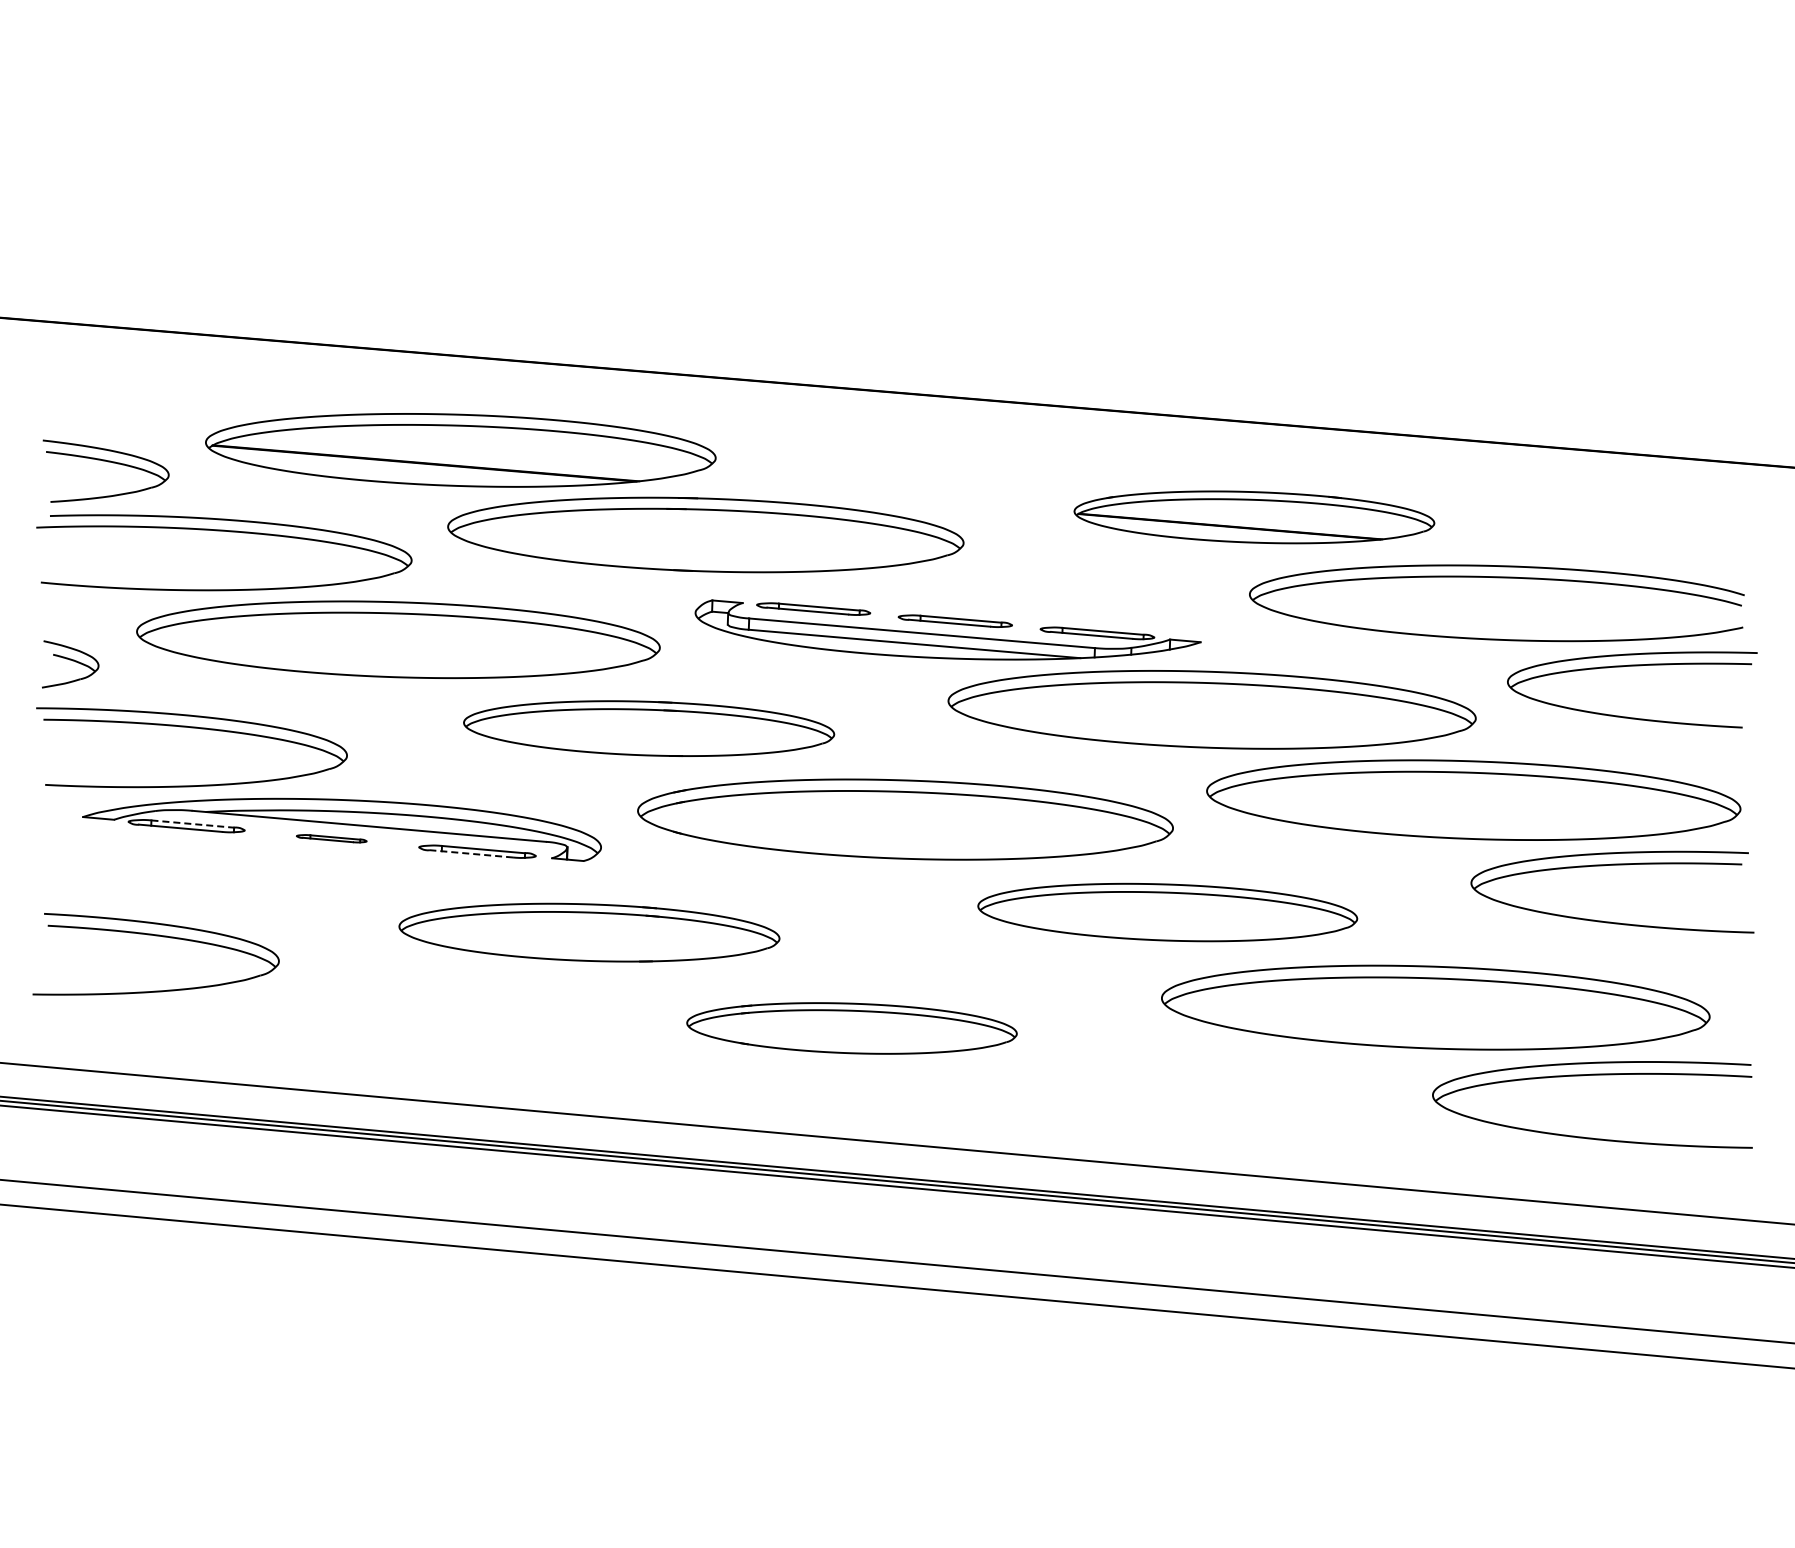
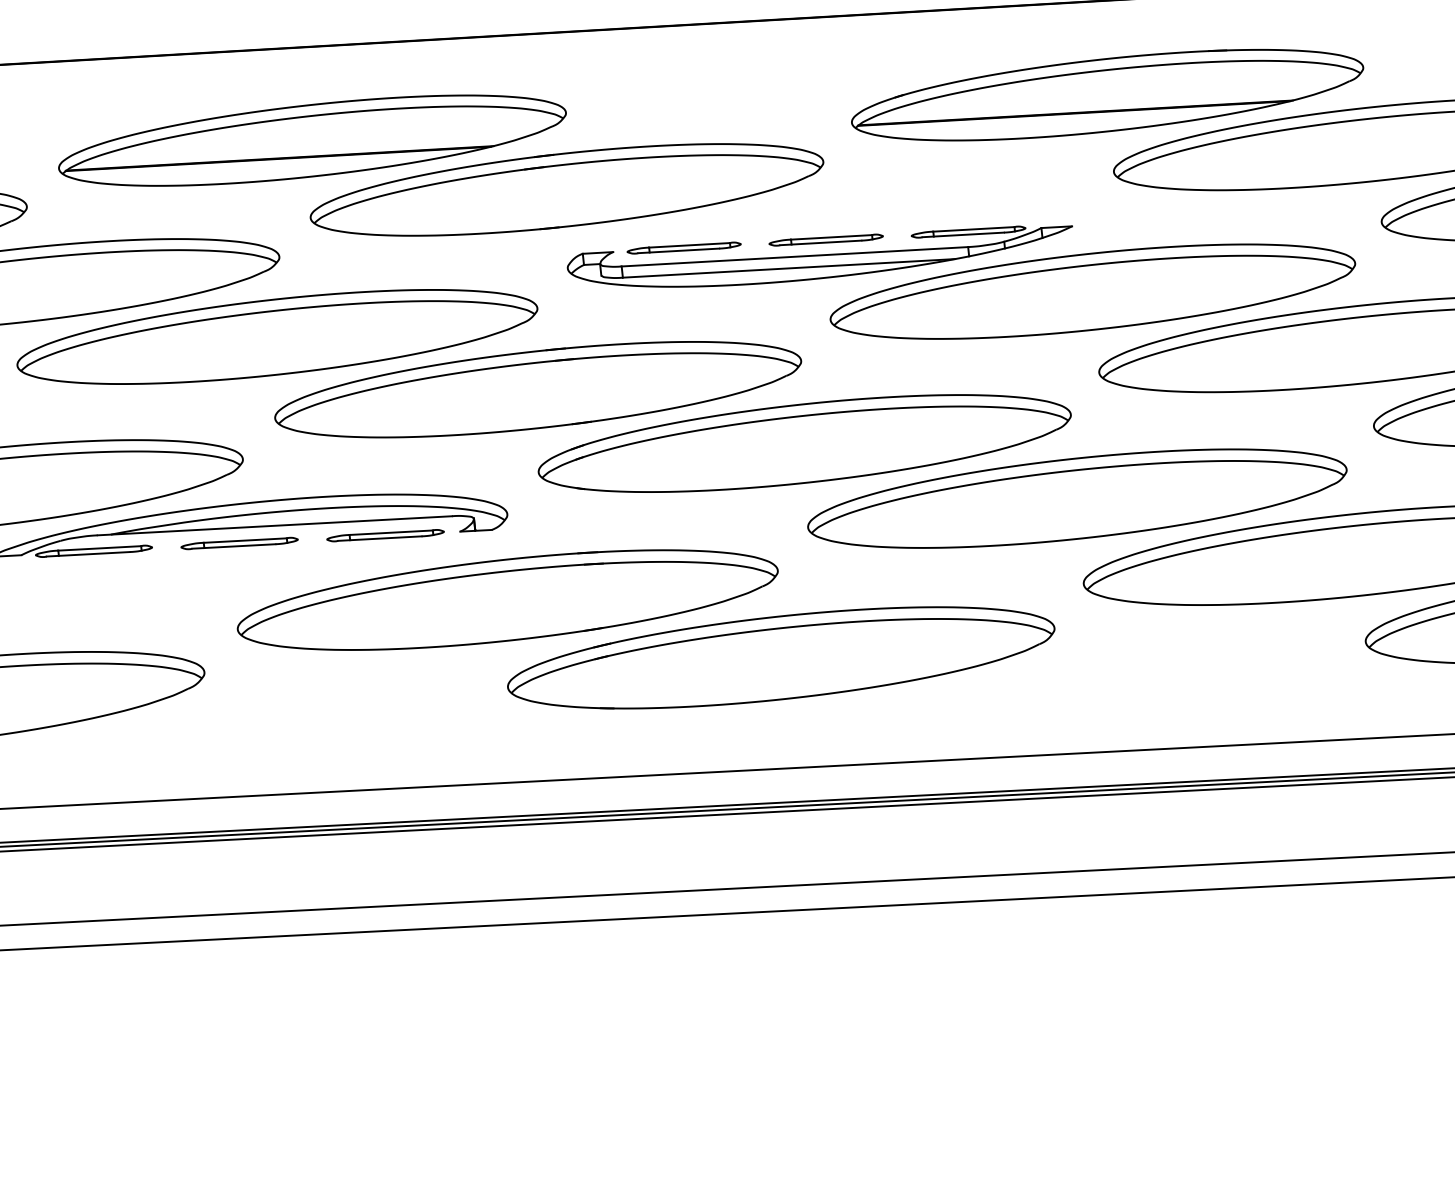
part: (1254, 517) -> (1107, 95), size x1.43
part: (648, 728) -> (537, 389), size x1.43
line: (193, 824) -> (100, 548), dashed -> solid
part: (331, 838) -> (239, 543), size x1.67
line: (471, 853) -> (379, 538), dashed -> solid
part: (1167, 912) -> (1077, 498), size x1.43
part: (589, 932) -> (507, 599), size x1.43
part: (851, 1028) -> (780, 657), size x1.67

